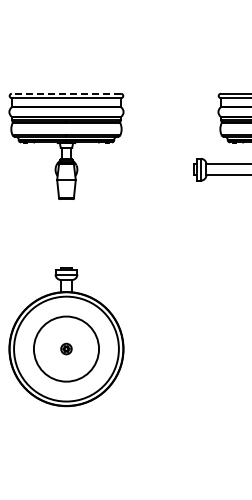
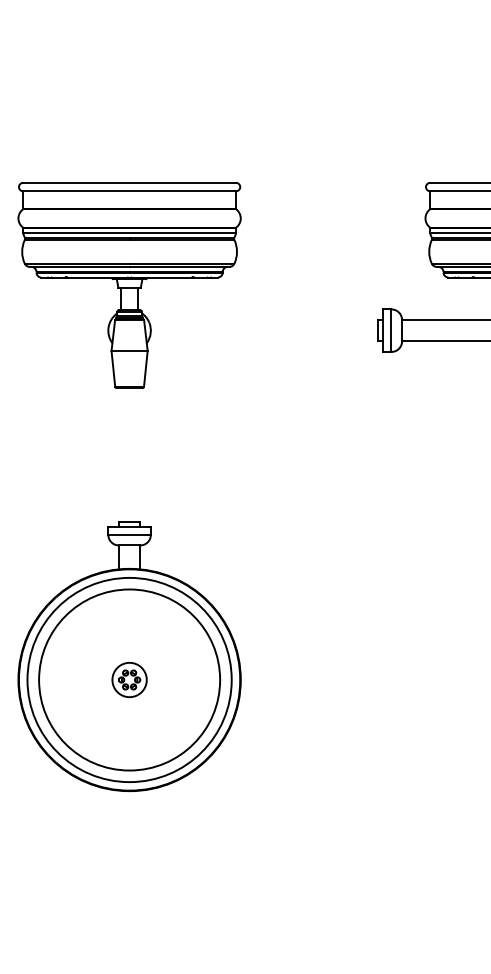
line: (66, 93) -> (129, 182), dashed -> solid
circle: (66, 348) -> (129, 678), size x1.43
part: (66, 348) -> (129, 678), size x1.67

